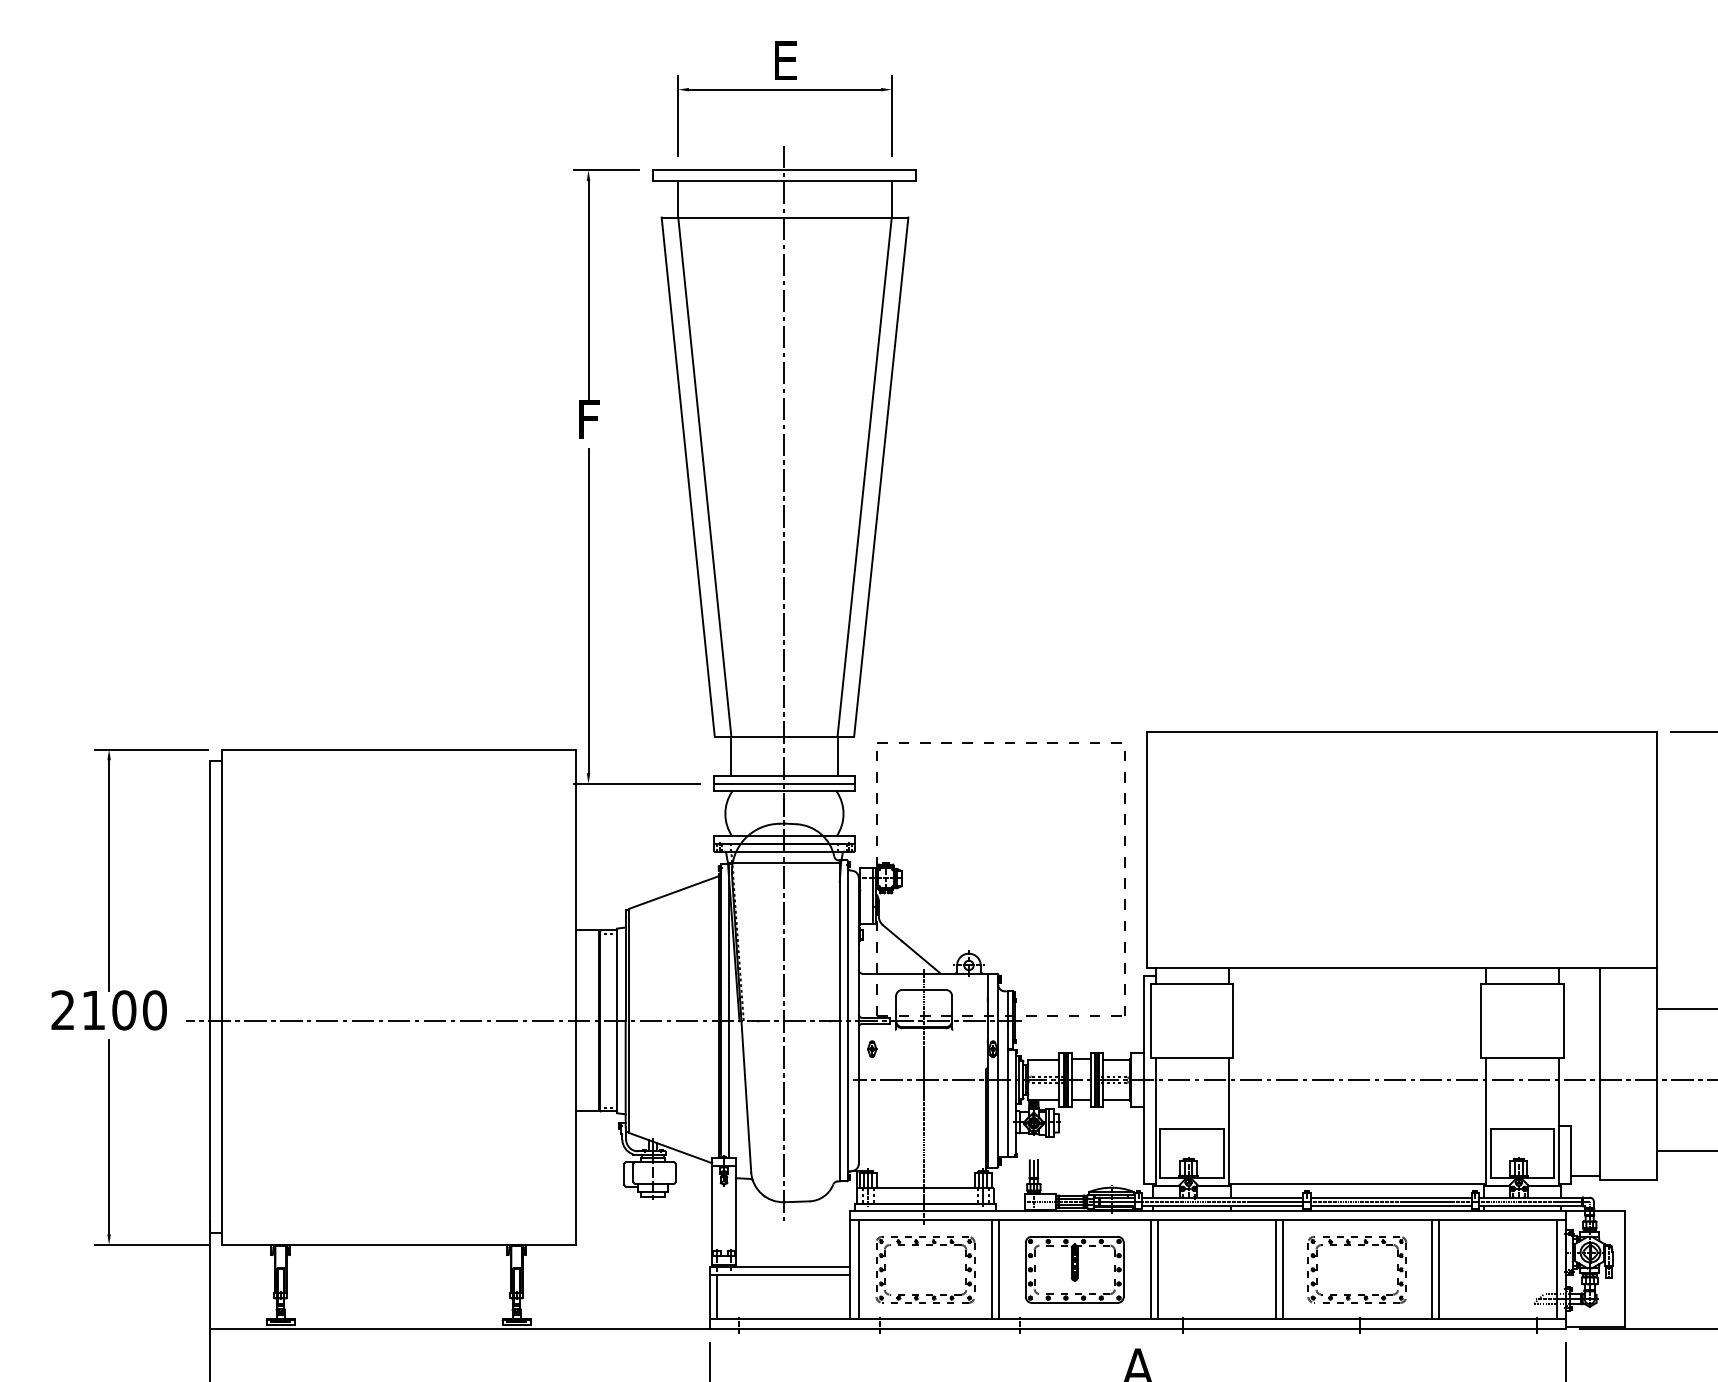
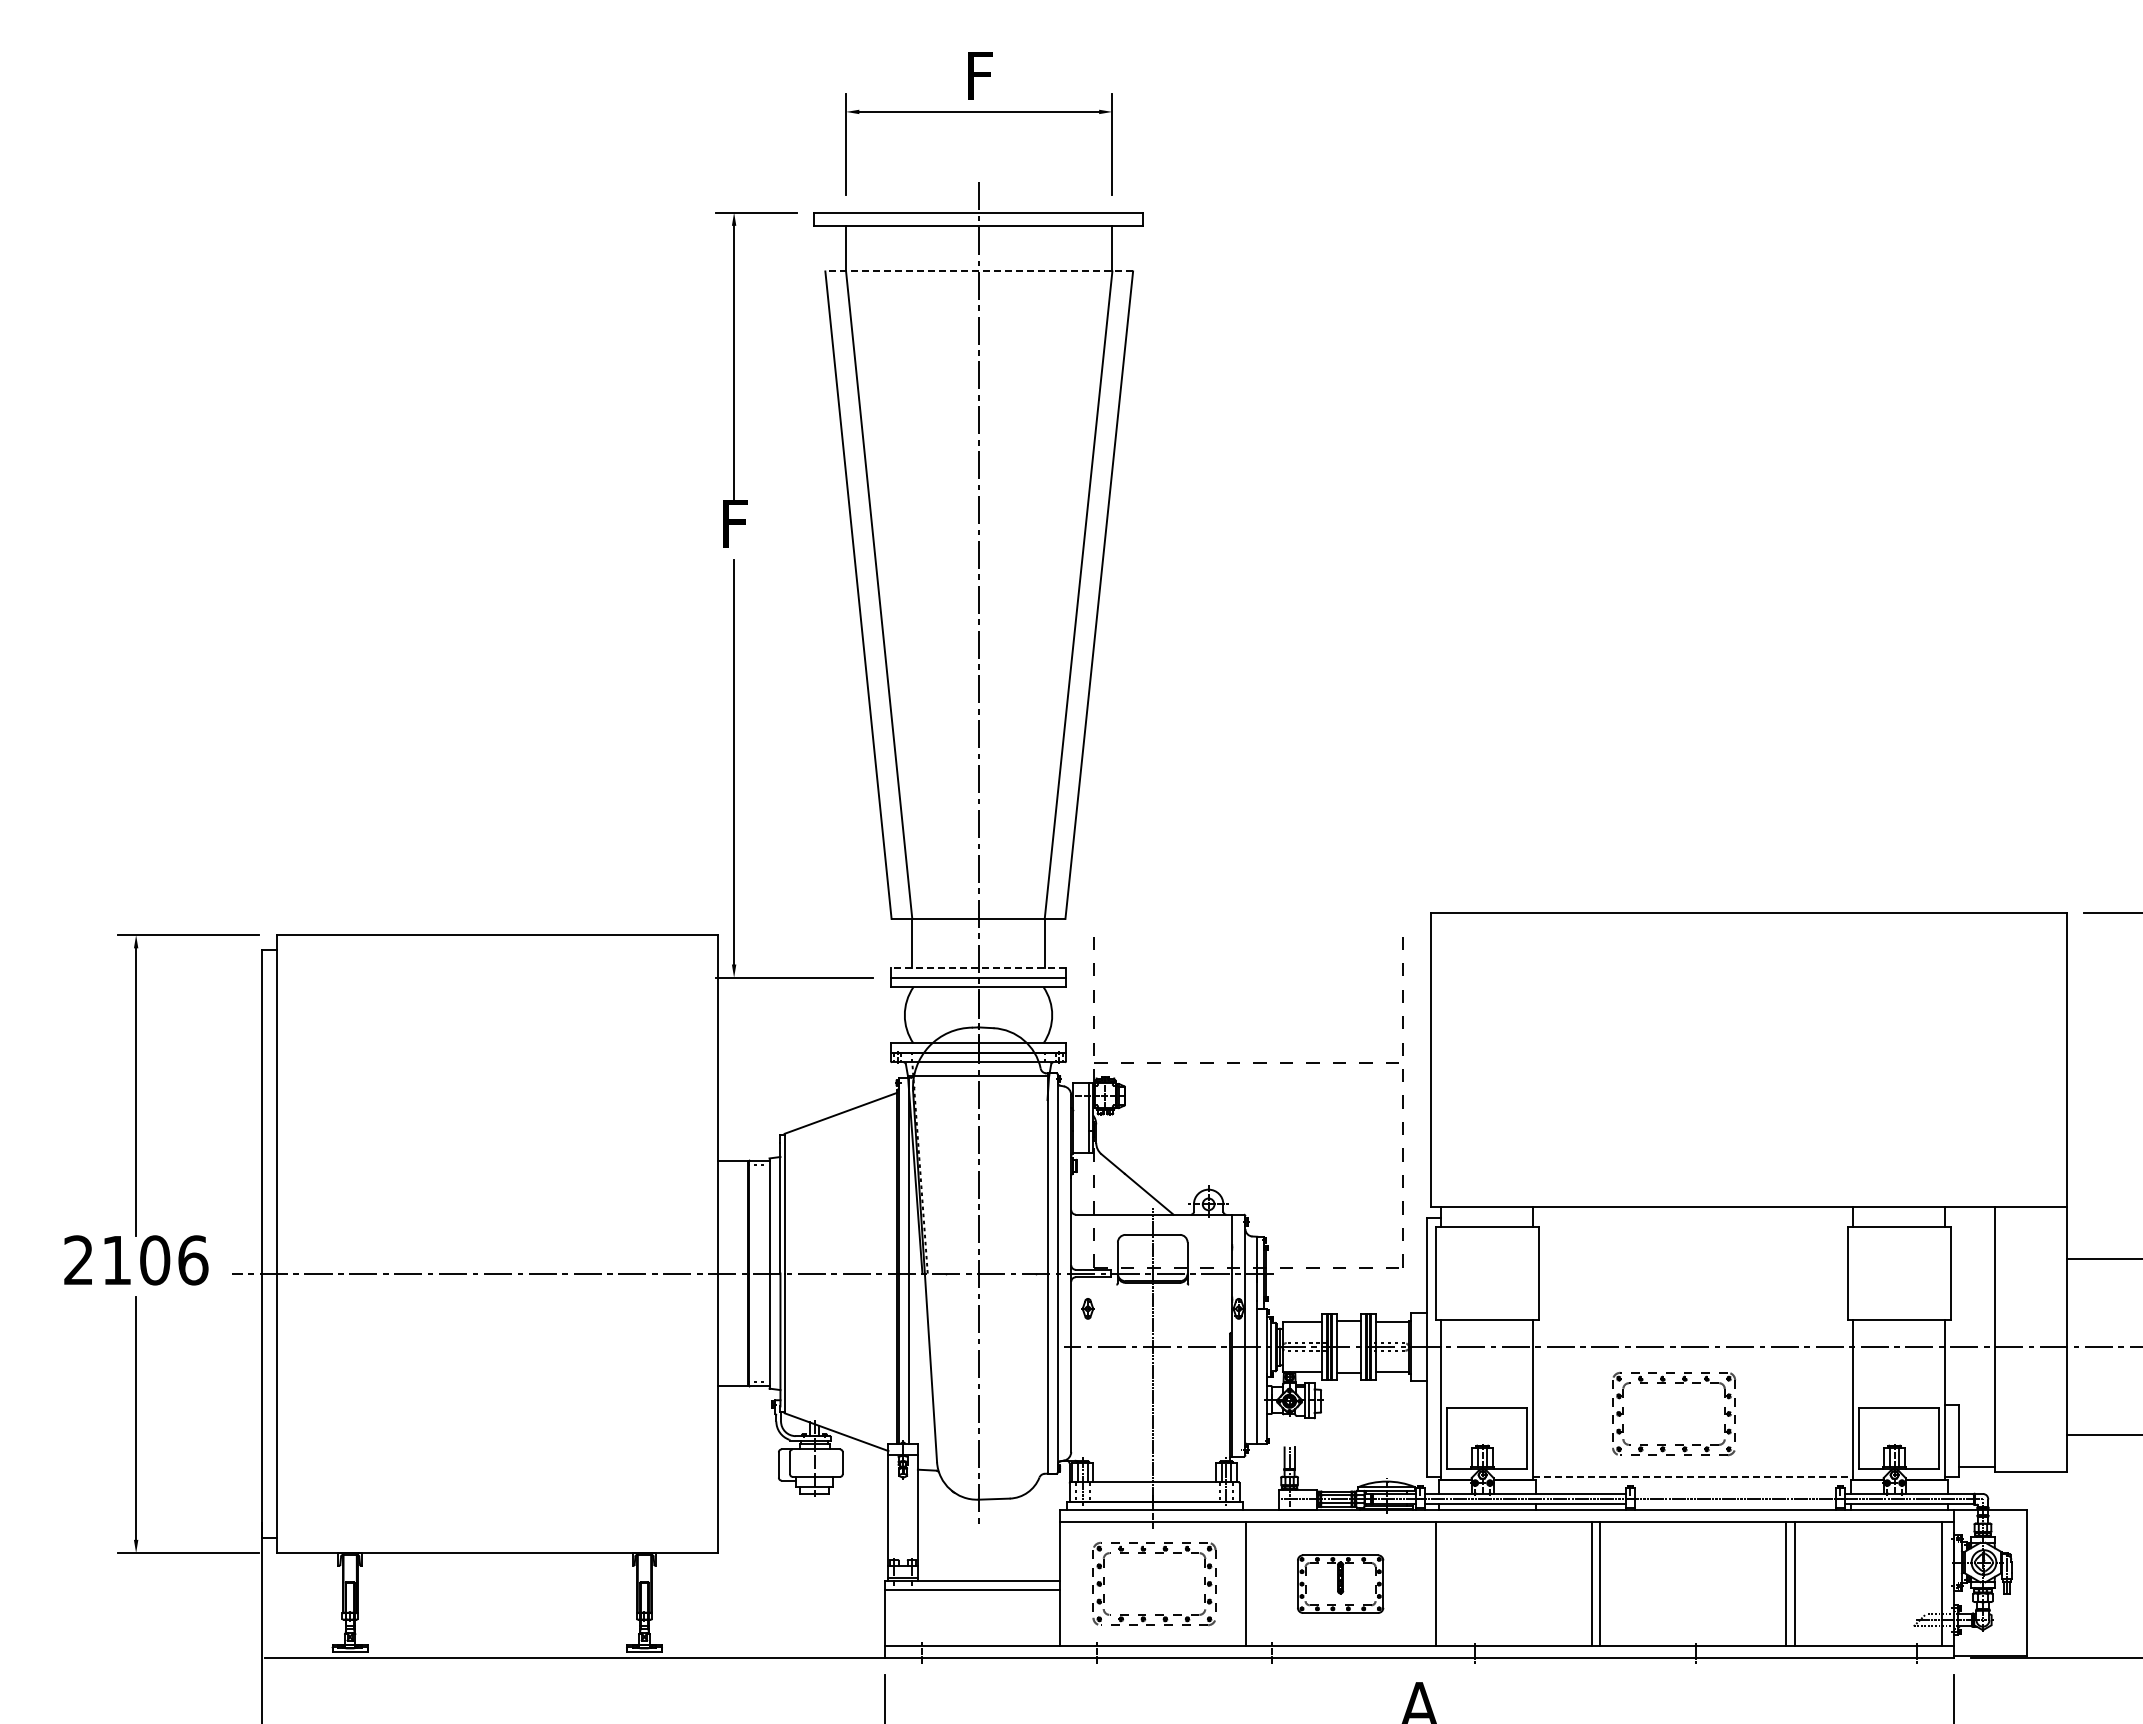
text: (785, 60) -> (979, 75), E -> F
line: (785, 217) -> (979, 271), solid -> dashed
line: (993, 741) -> (1239, 1062), moved
line: (784, 776) -> (978, 968), solid -> dashed
text: (155, 1010) -> (193, 1260), 2100 -> 2106
line: (1357, 1183) -> (1693, 1476), solid -> dashed
line: (1390, 1198) -> (1734, 1494), removed
line: (1390, 1206) -> (1734, 1504), removed
line: (859, 1269) -> (1072, 1583), removed
line: (991, 1269) -> (1236, 1583), removed
line: (1158, 1269) -> (1444, 1583), removed
part: (1074, 1270) -> (1340, 1584), size x0.7
part: (1358, 1294) -> (1675, 1444), moved
line: (717, 1296) -> (894, 1617), removed

